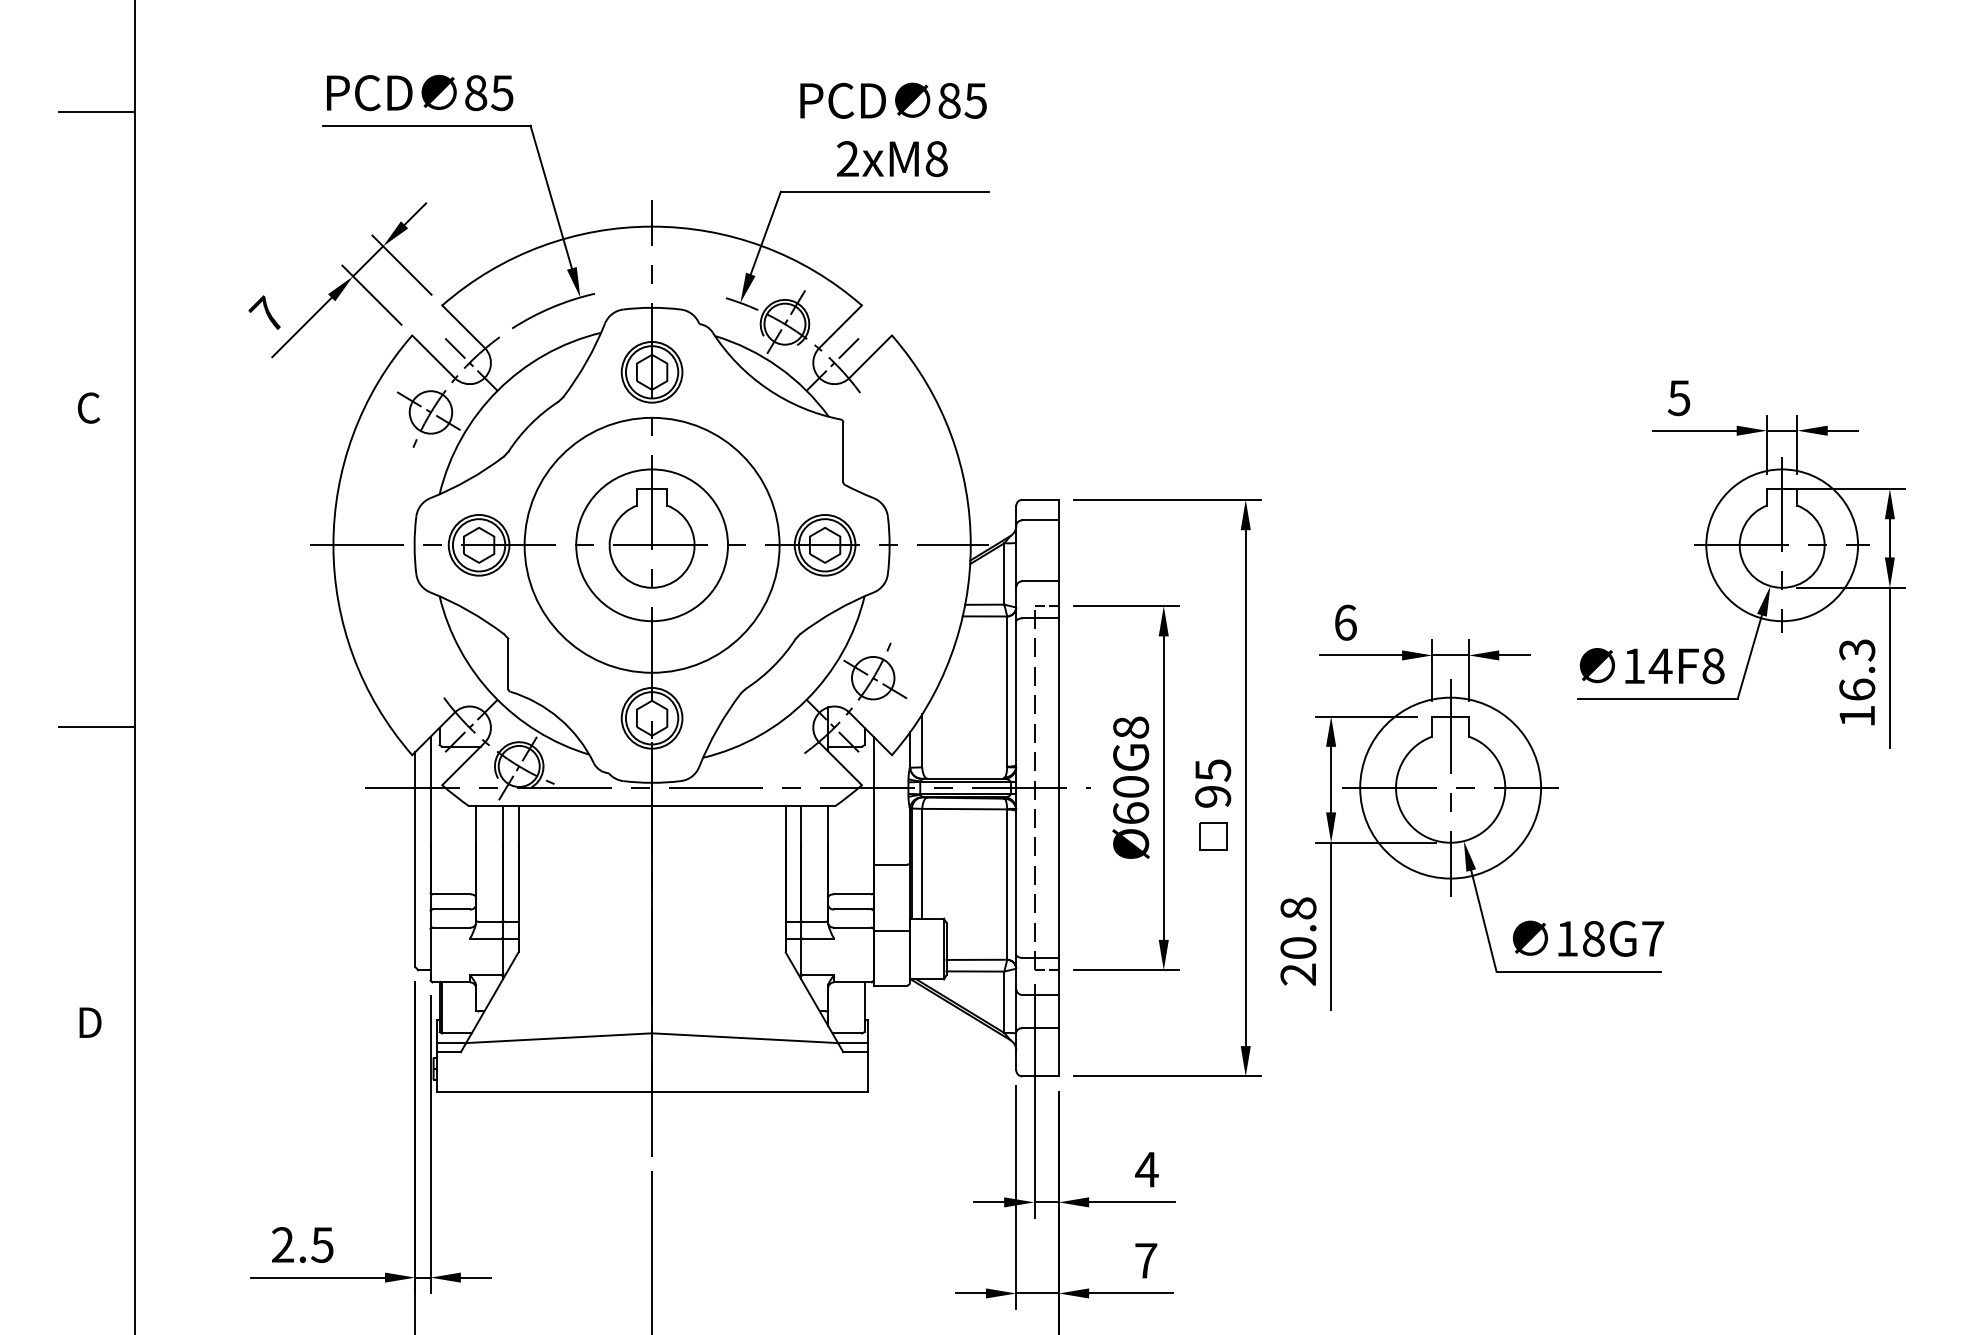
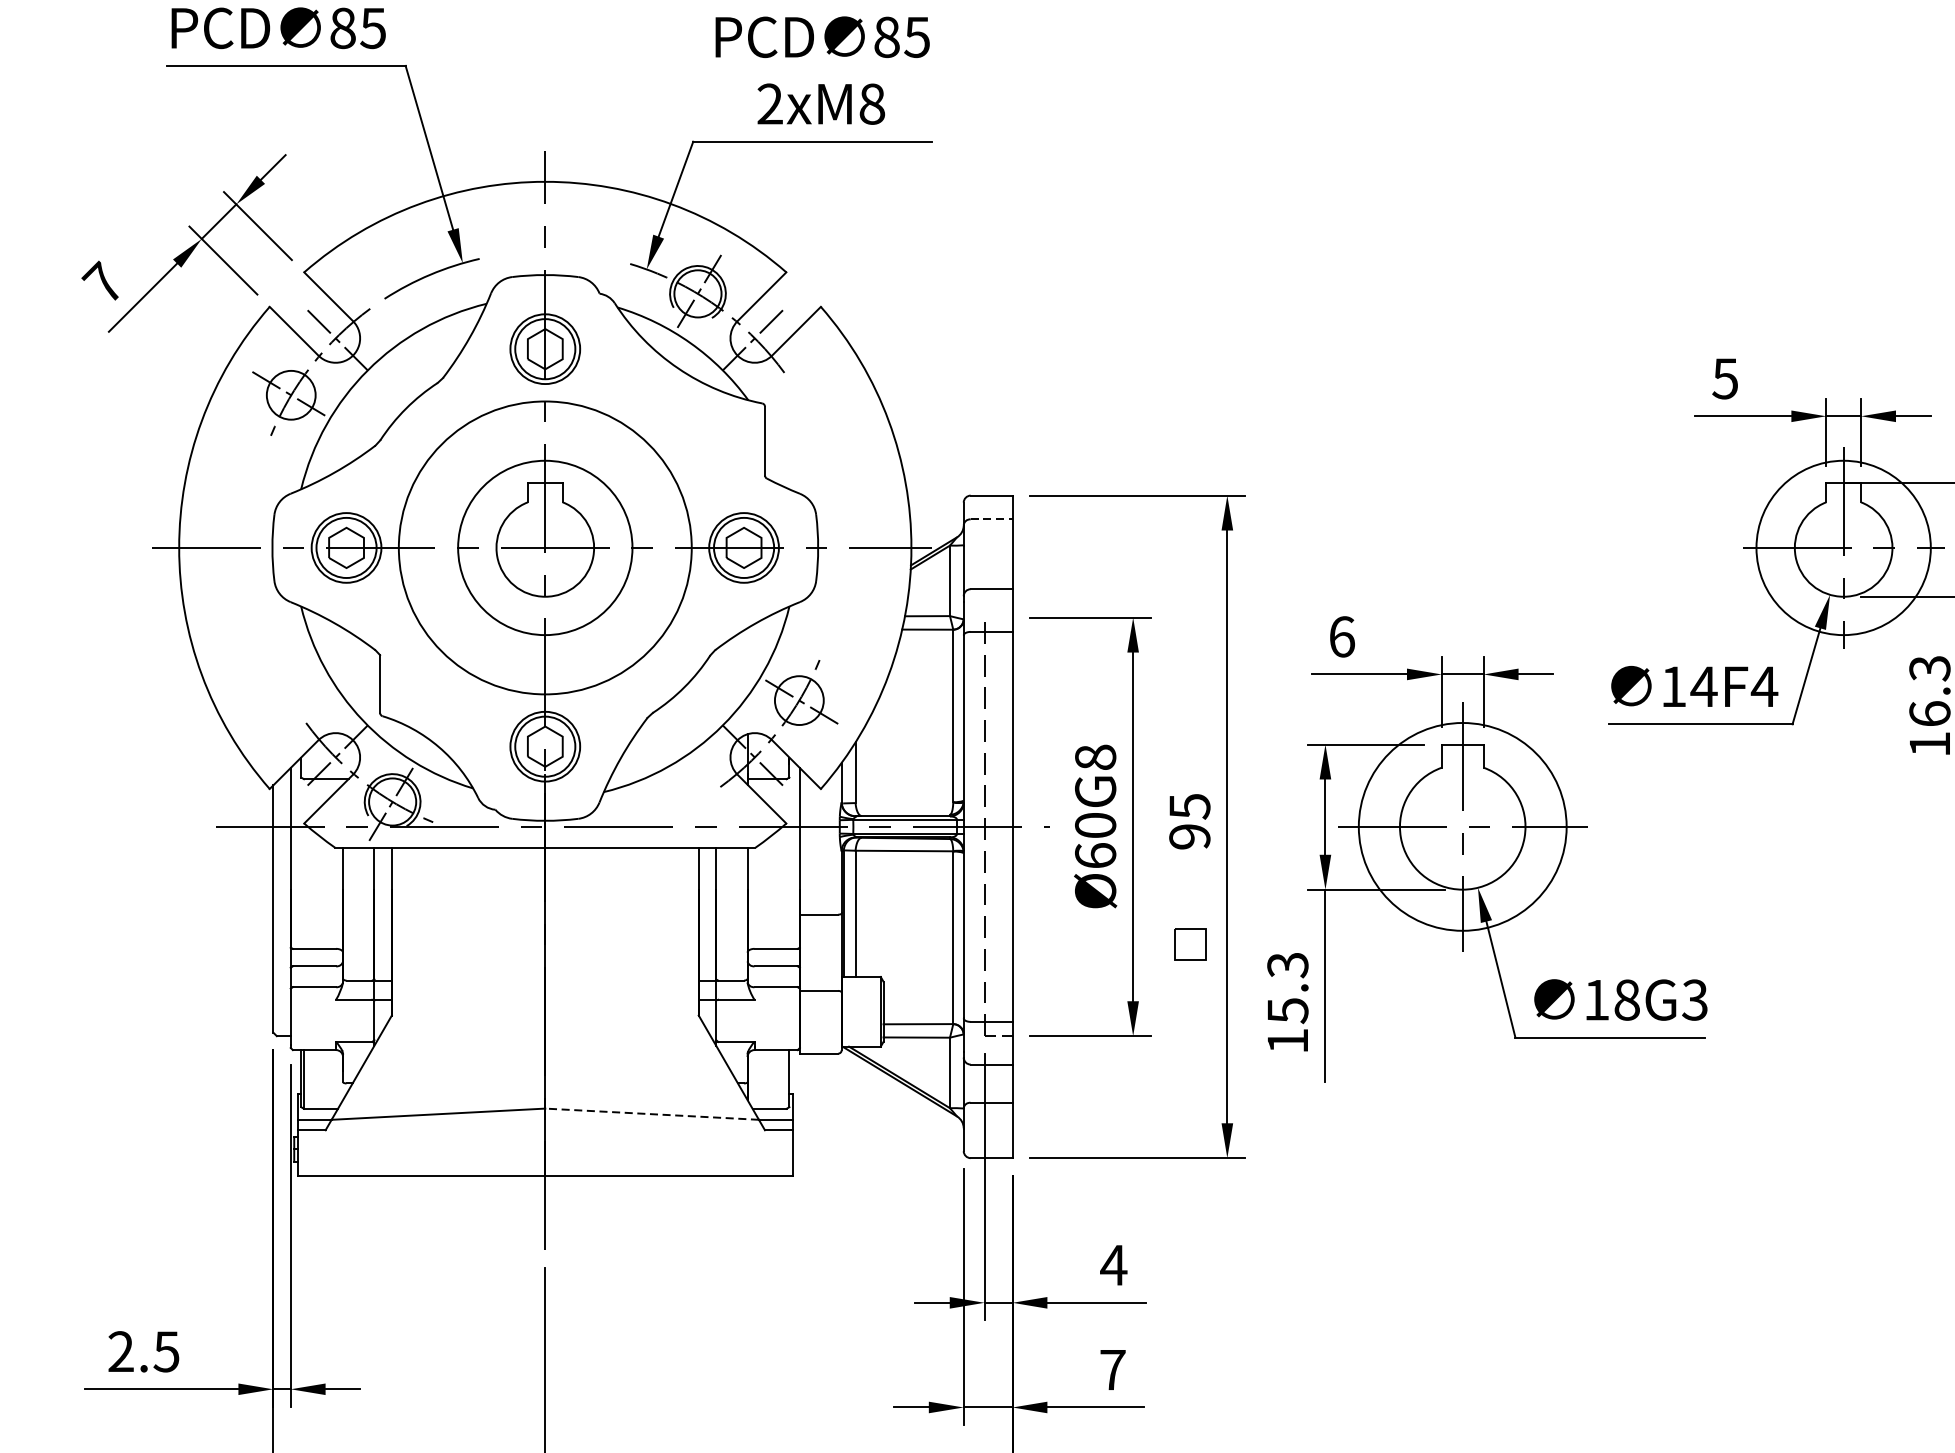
line: (1041, 520) -> (992, 519), solid -> dashed
line: (1046, 606) -> (998, 618), removed
text: (1713, 666) -> (1764, 687), 14F8 -> 14F4
part: (1213, 836) -> (1190, 944), moved
text: (1652, 938) -> (1694, 999), 18G7 -> 18G3
text: (1298, 941) -> (1287, 1003), 20.8 -> 15.3
line: (744, 1038) -> (651, 1114), solid -> dashed

